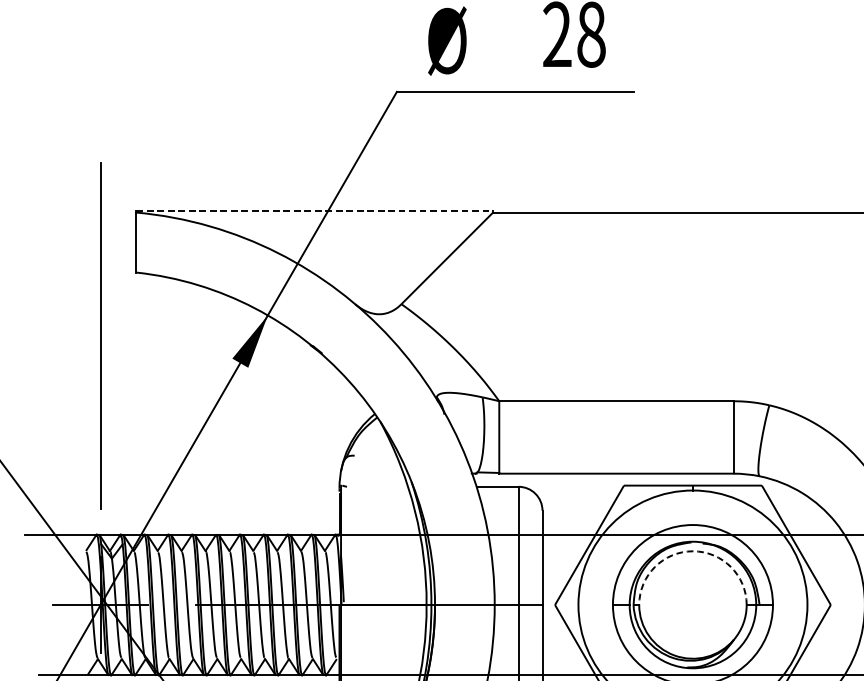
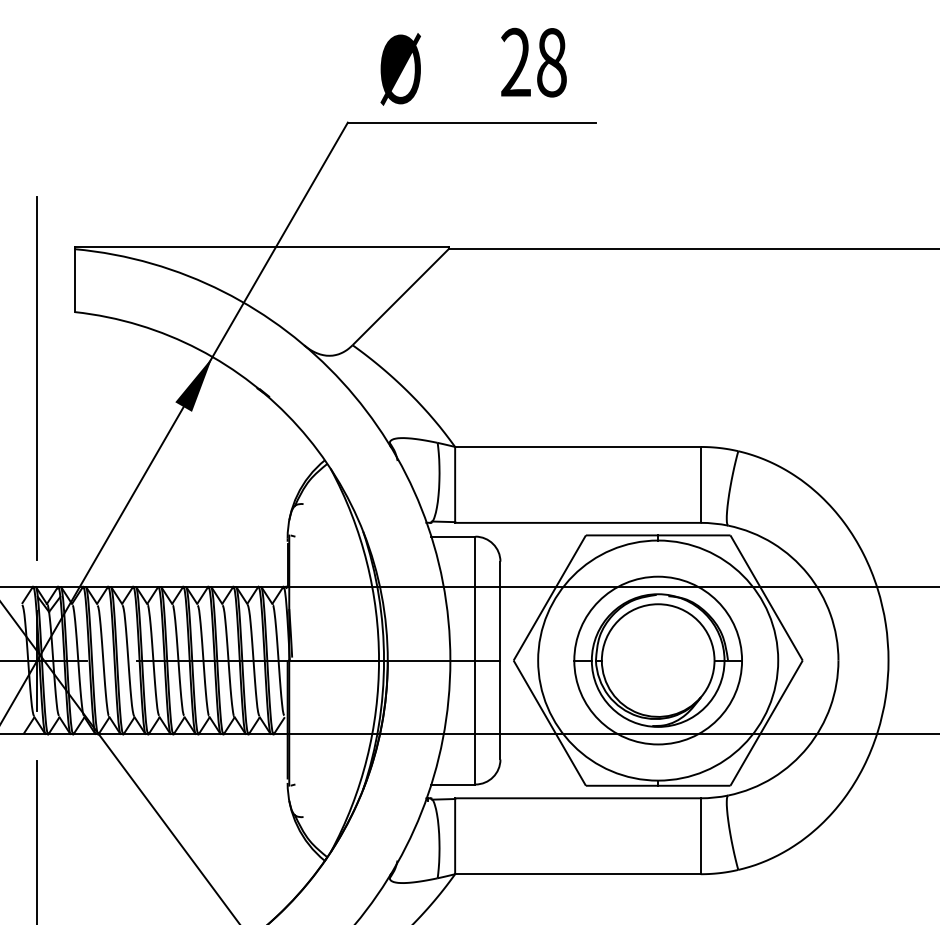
line: (314, 210) -> (261, 247), dashed -> solid
arc: (693, 551) -> (658, 604), dashed -> solid

